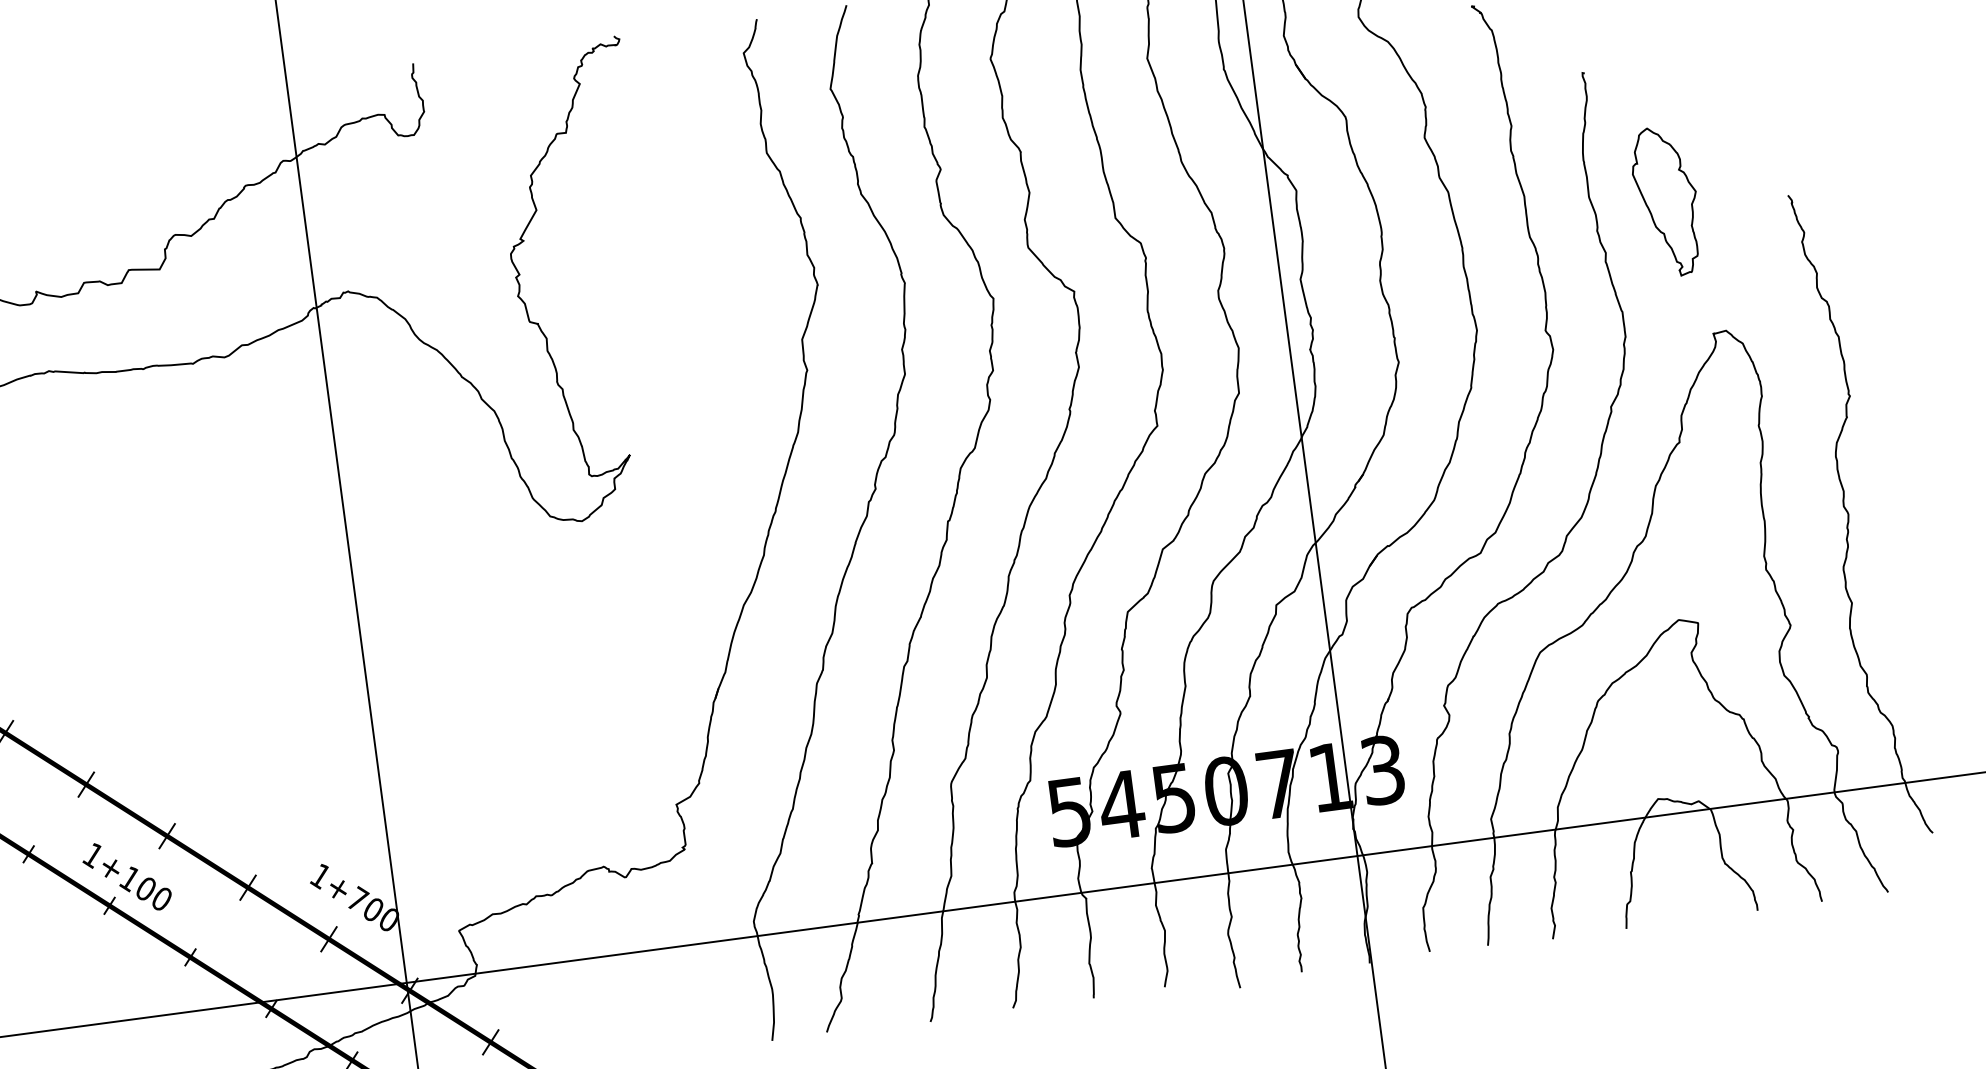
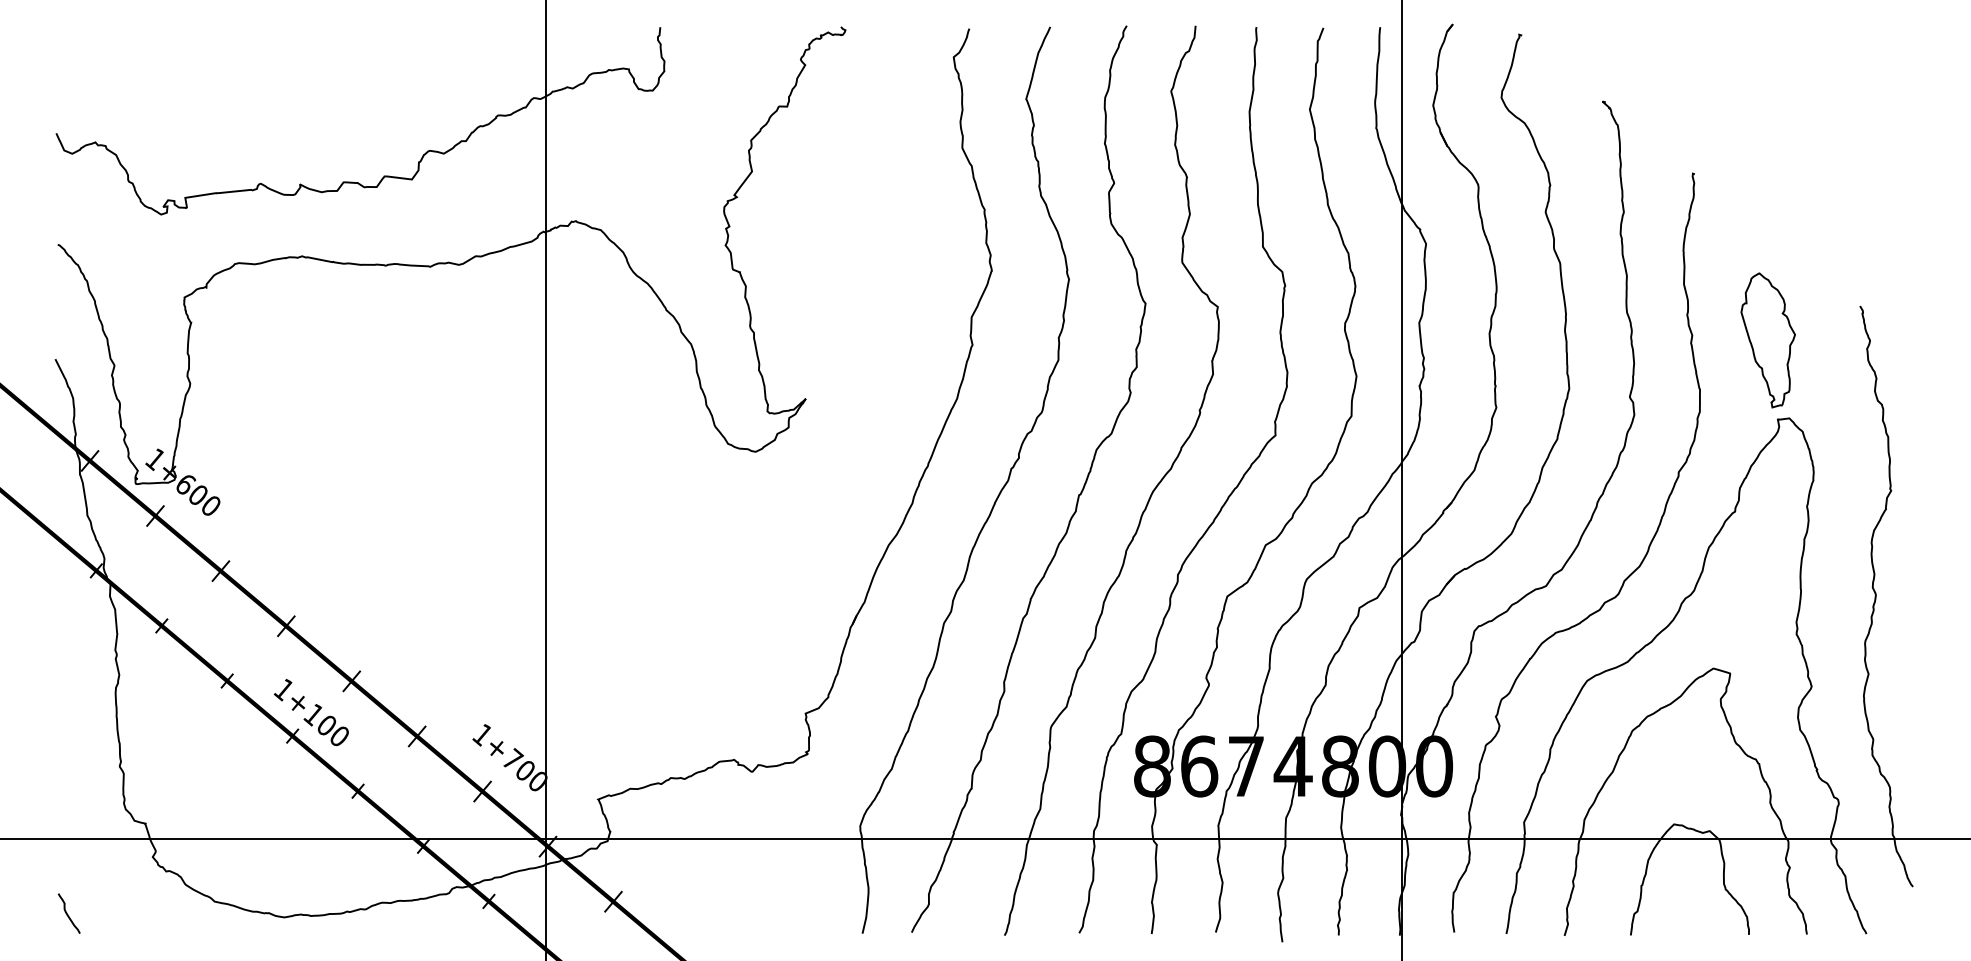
part: (1666, 201) -> (1767, 340), moved
text: (1226, 791) -> (1293, 766), 5450713 -> 8674800

